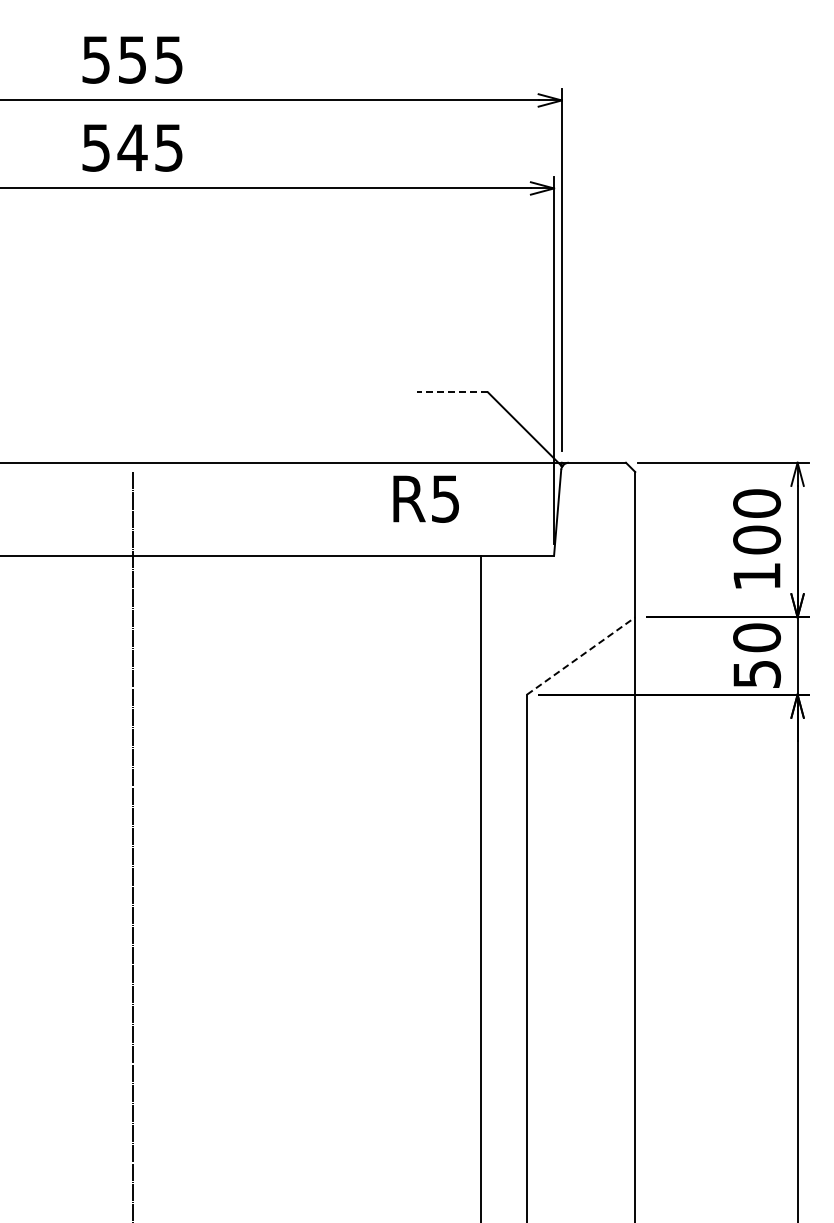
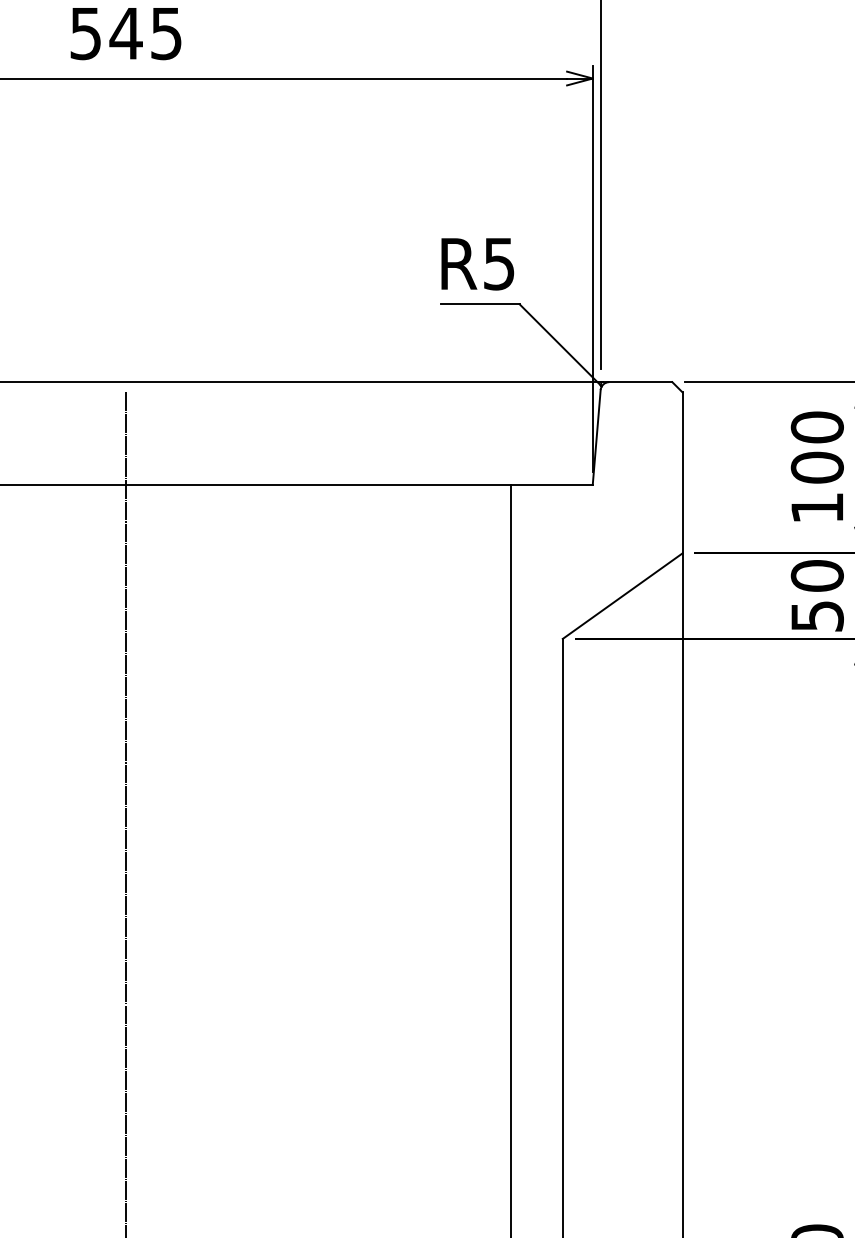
line: (452, 392) -> (480, 304), dashed -> solid
text: (425, 498) -> (476, 263), moved
line: (581, 655) -> (623, 595), dashed -> solid

